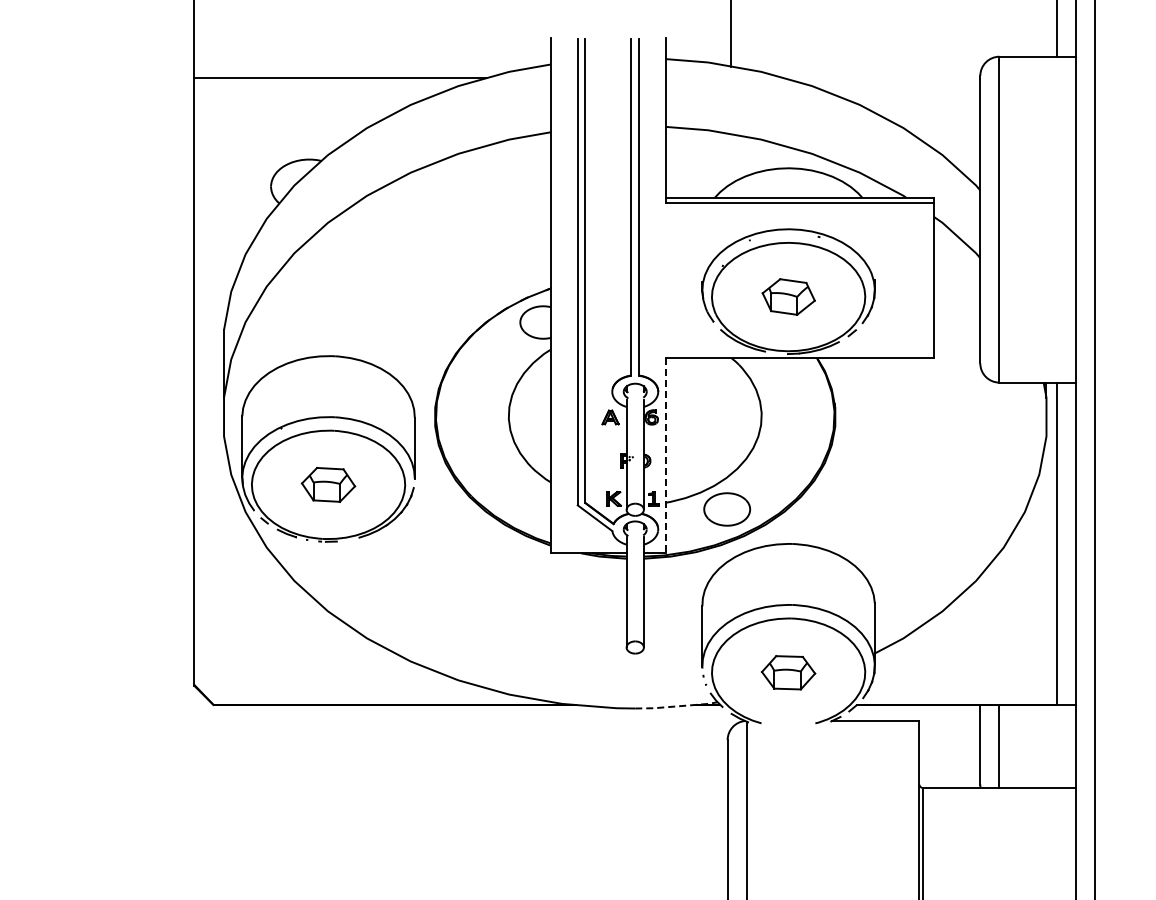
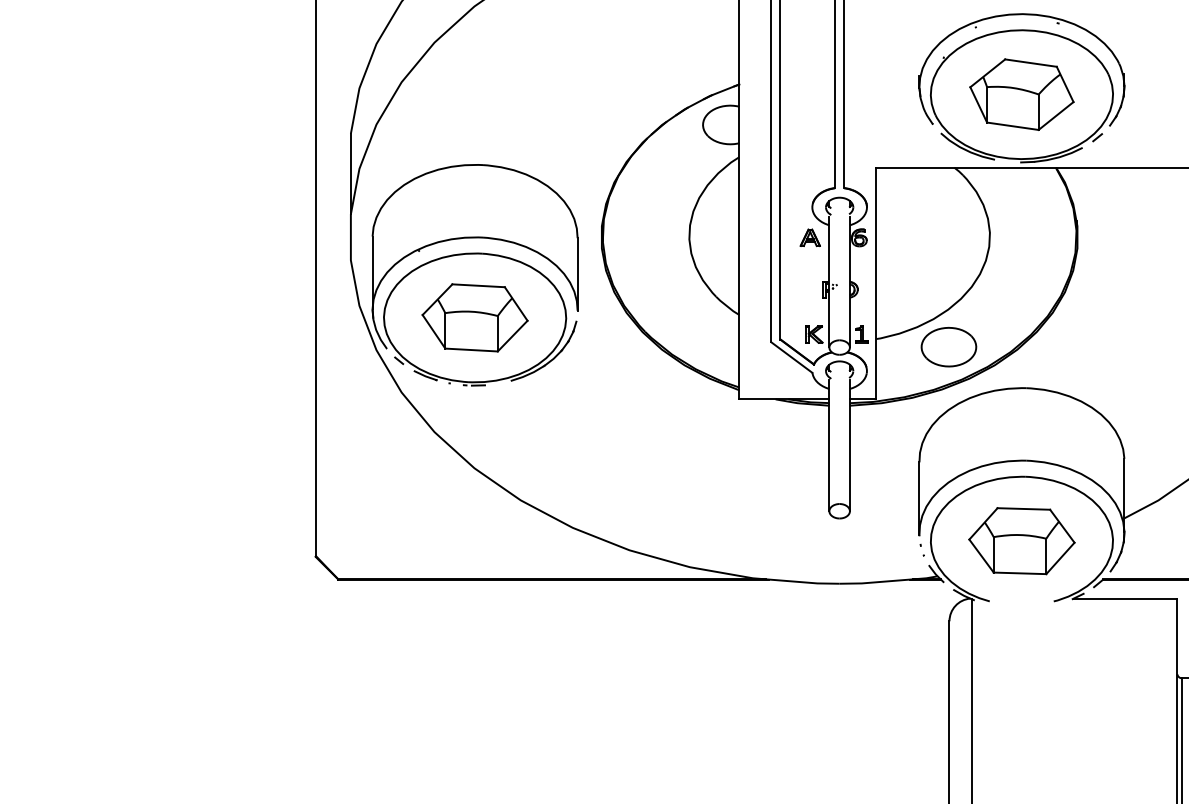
part: (788, 296) -> (1021, 94), size x1.67
line: (665, 456) -> (875, 284), dashed -> solid
part: (328, 484) -> (475, 317), size x1.67
part: (788, 672) -> (1021, 540), size x1.67
line: (676, 706) -> (888, 581), dashed -> solid

